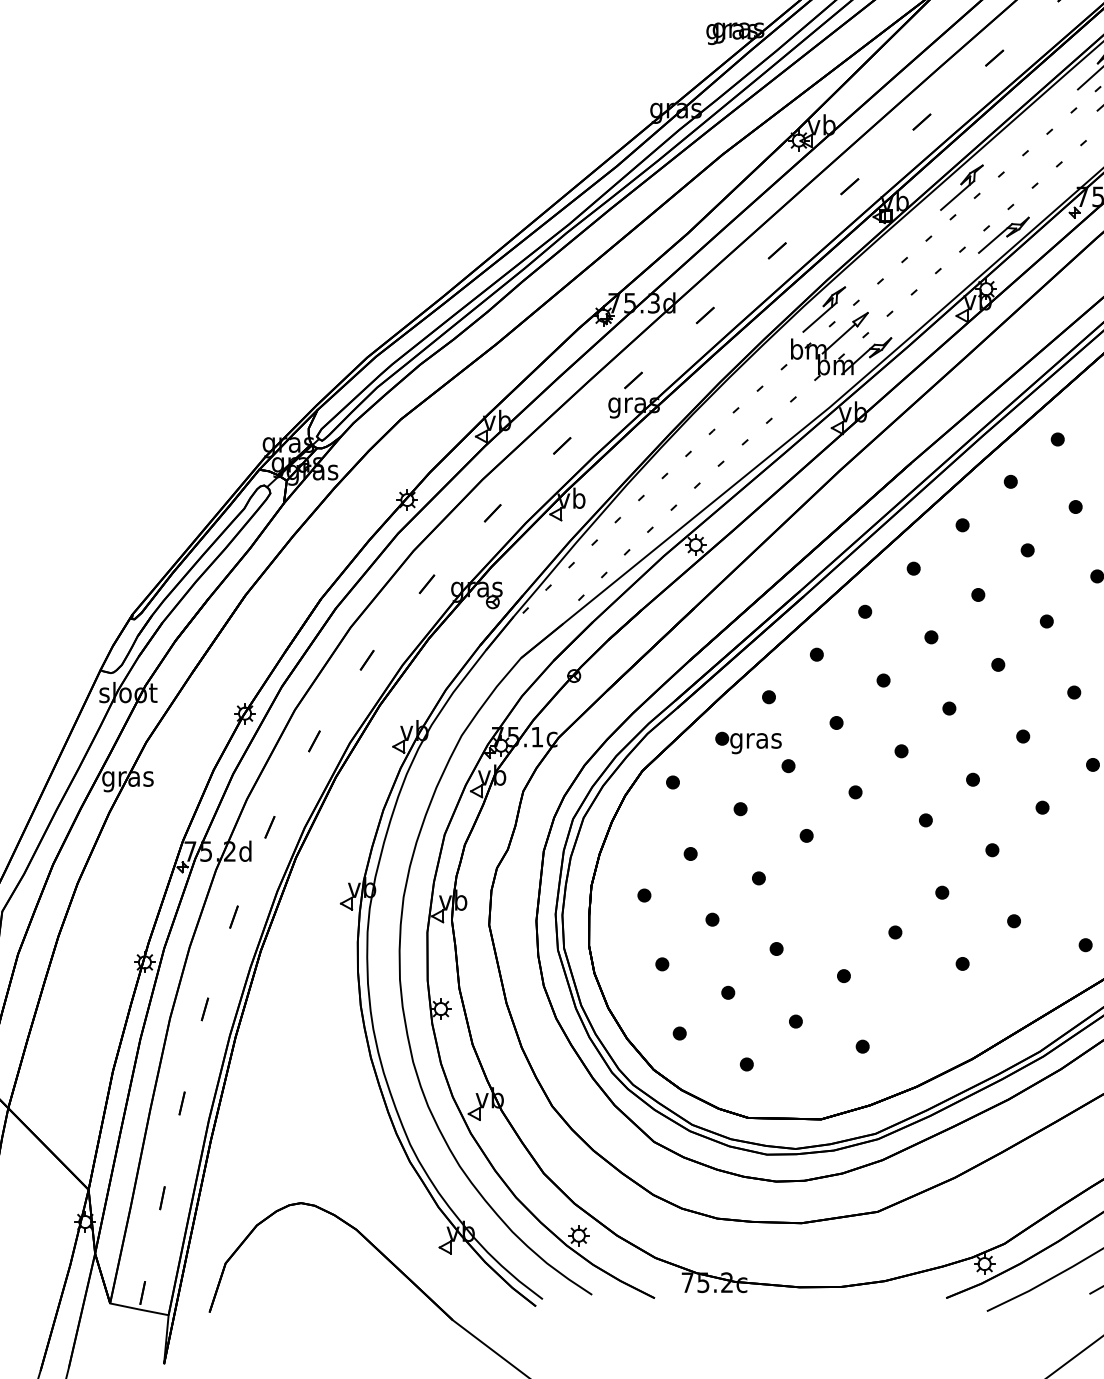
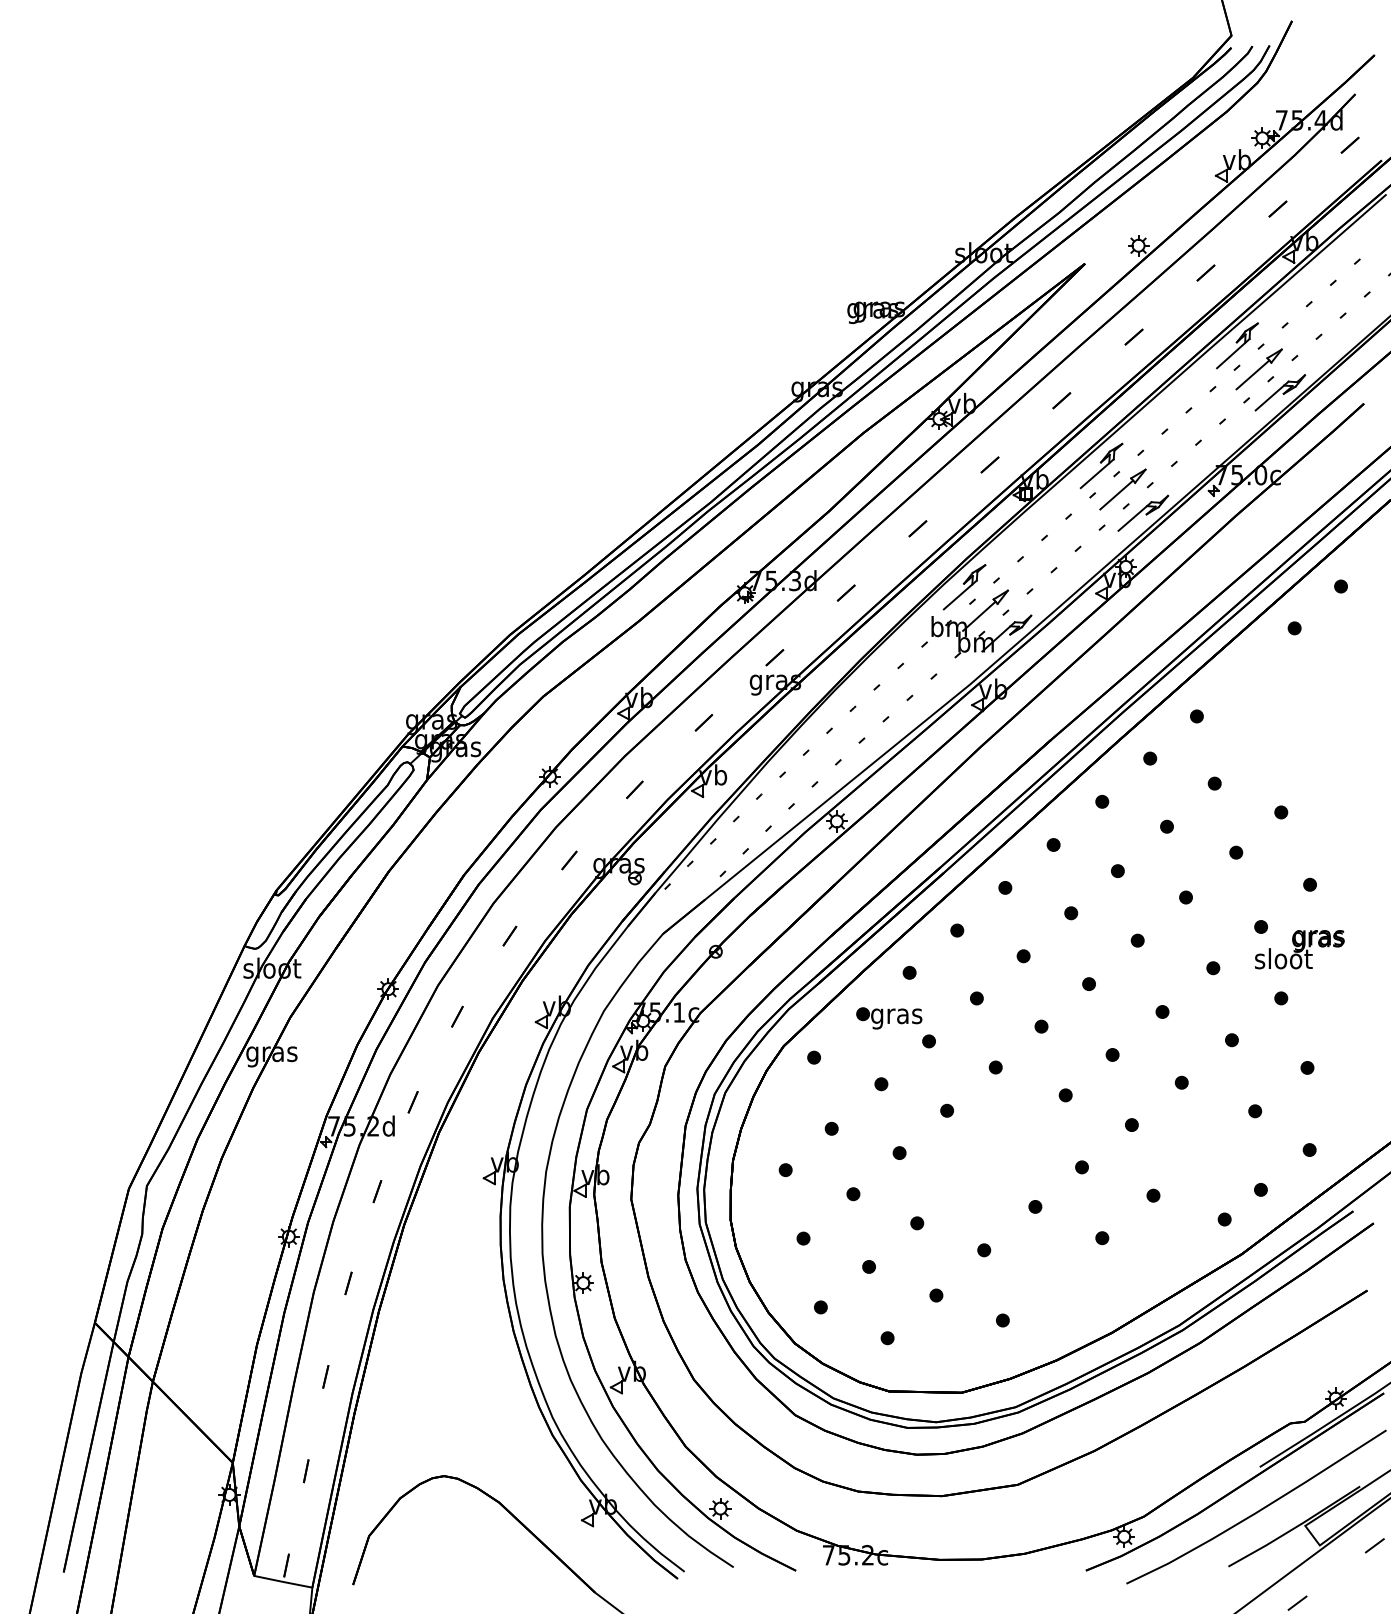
part: (982, 211) -> (1122, 489), added

